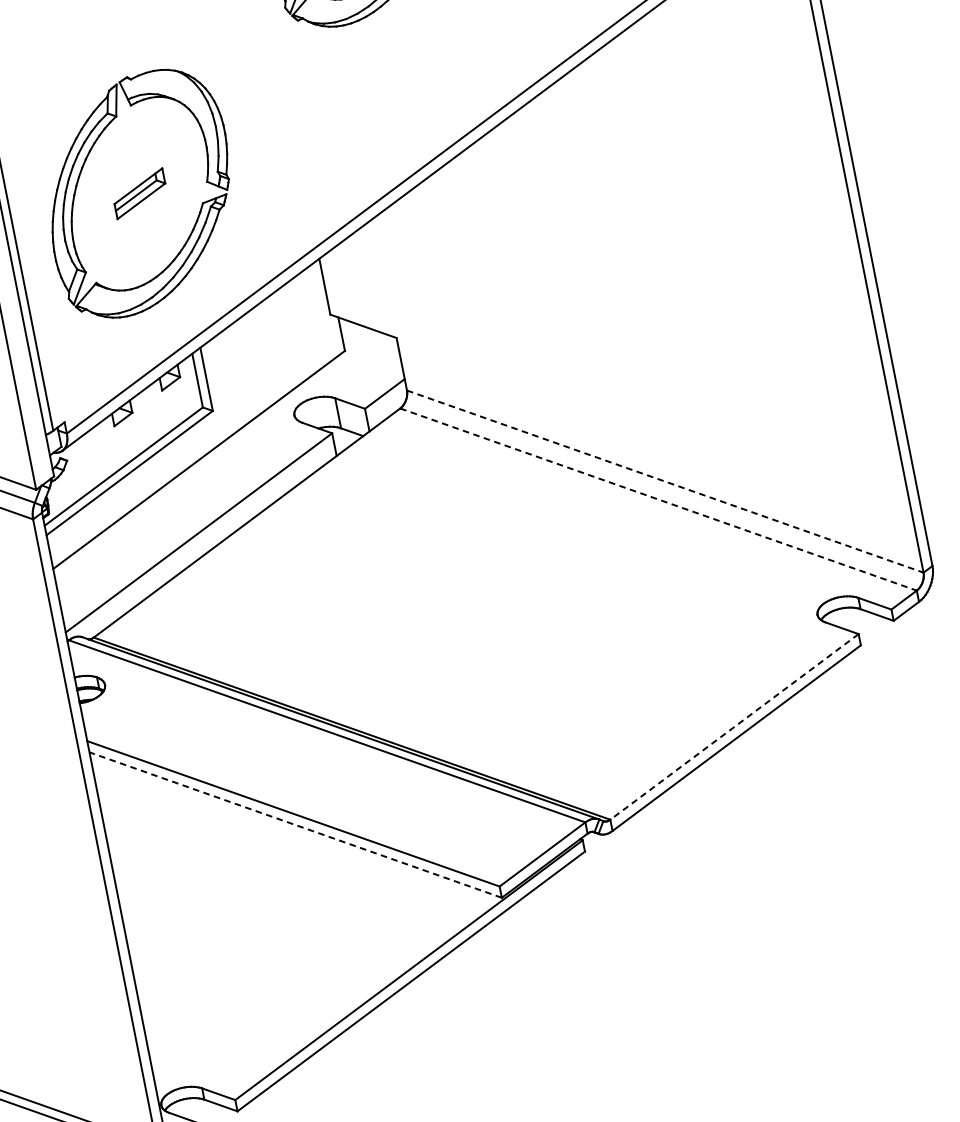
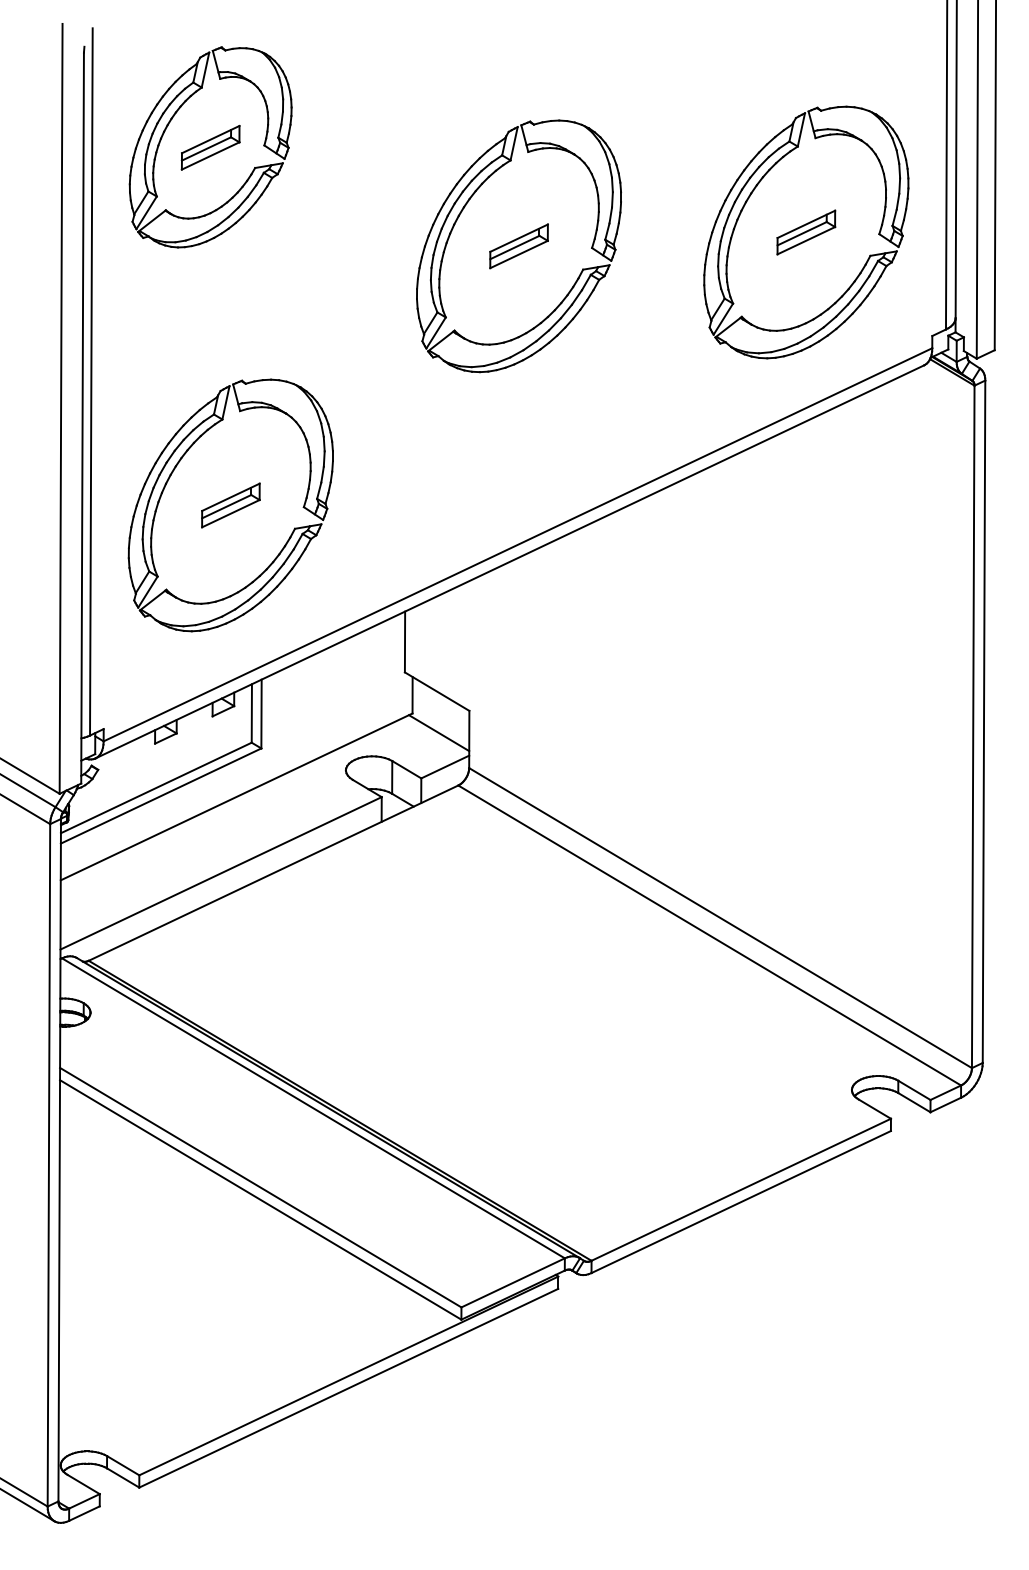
line: (373, 364) -> (439, 733), added
line: (665, 481) -> (720, 918), dashed -> solid
line: (658, 499) -> (709, 935), dashed -> solid
line: (734, 726) -> (741, 1189), dashed -> solid
line: (295, 824) -> (260, 1199), dashed -> solid

